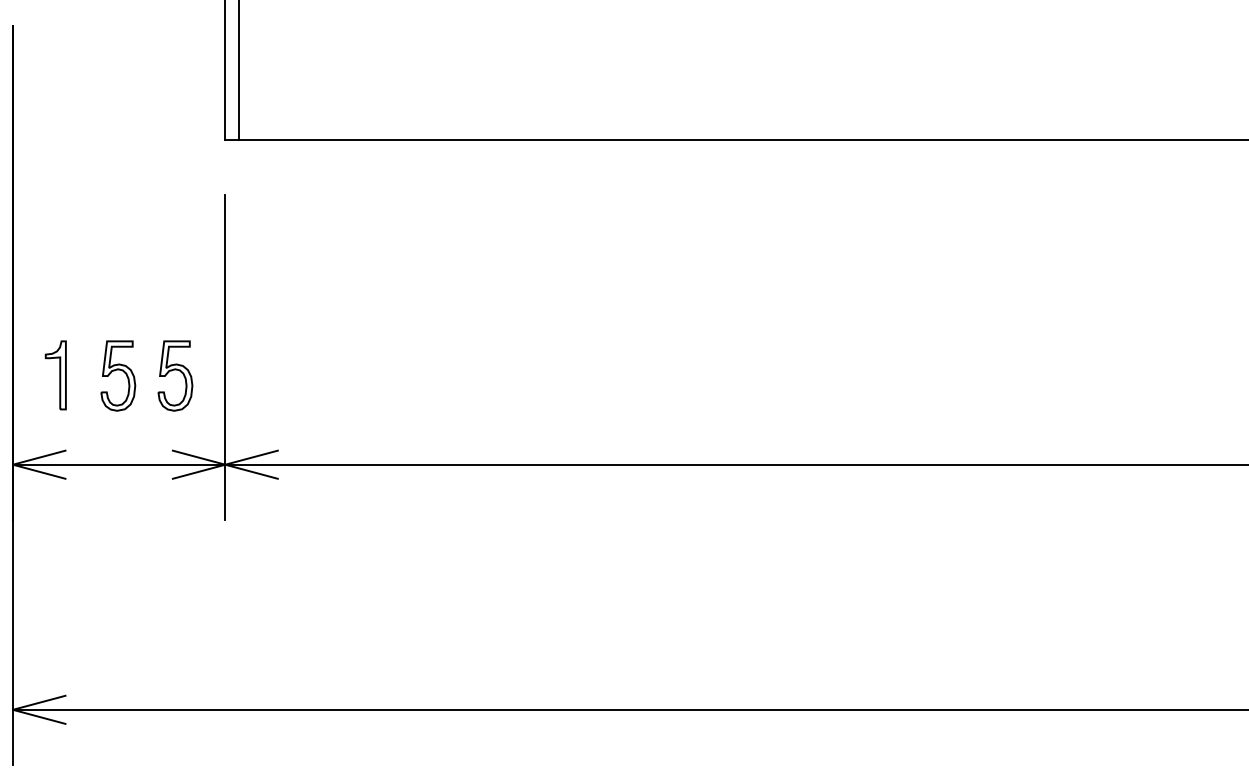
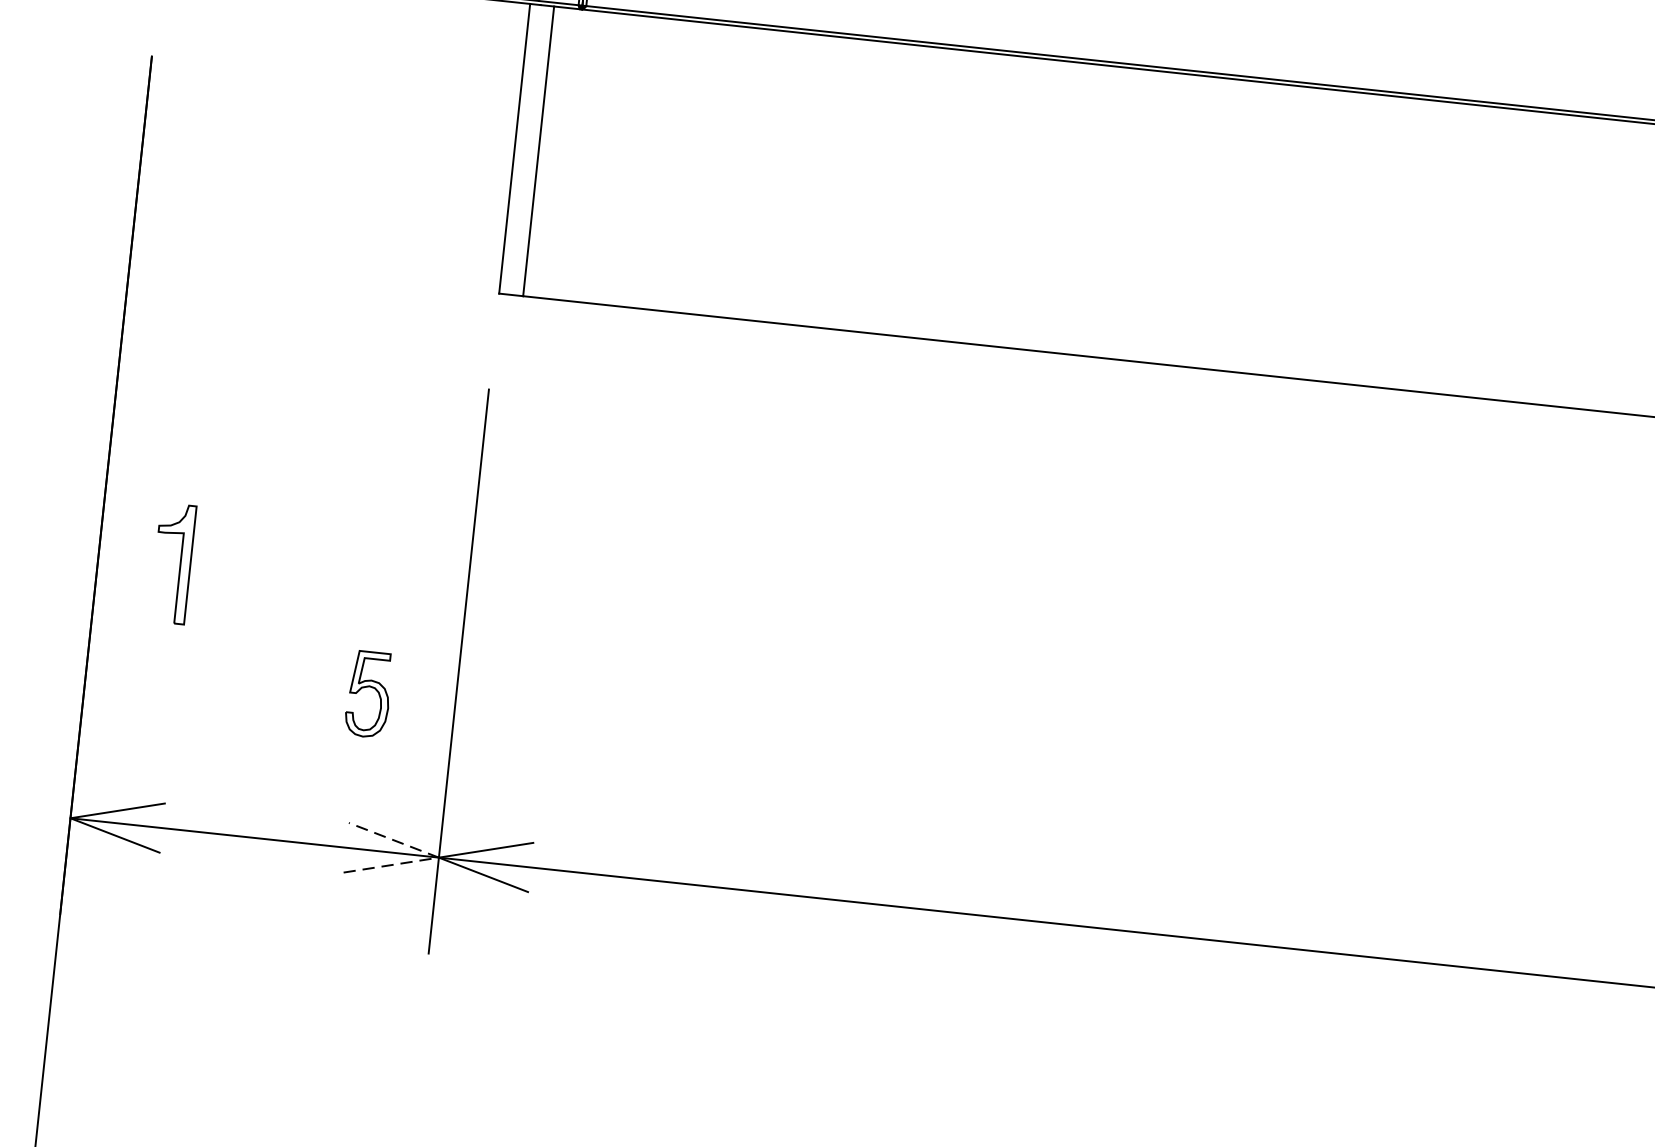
part: (55, 375) -> (172, 563), moved
part: (118, 375) -> (270, 683), removed
part: (175, 375) -> (368, 693), size x0.7
line: (225, 464) -> (439, 857), solid -> dashed

